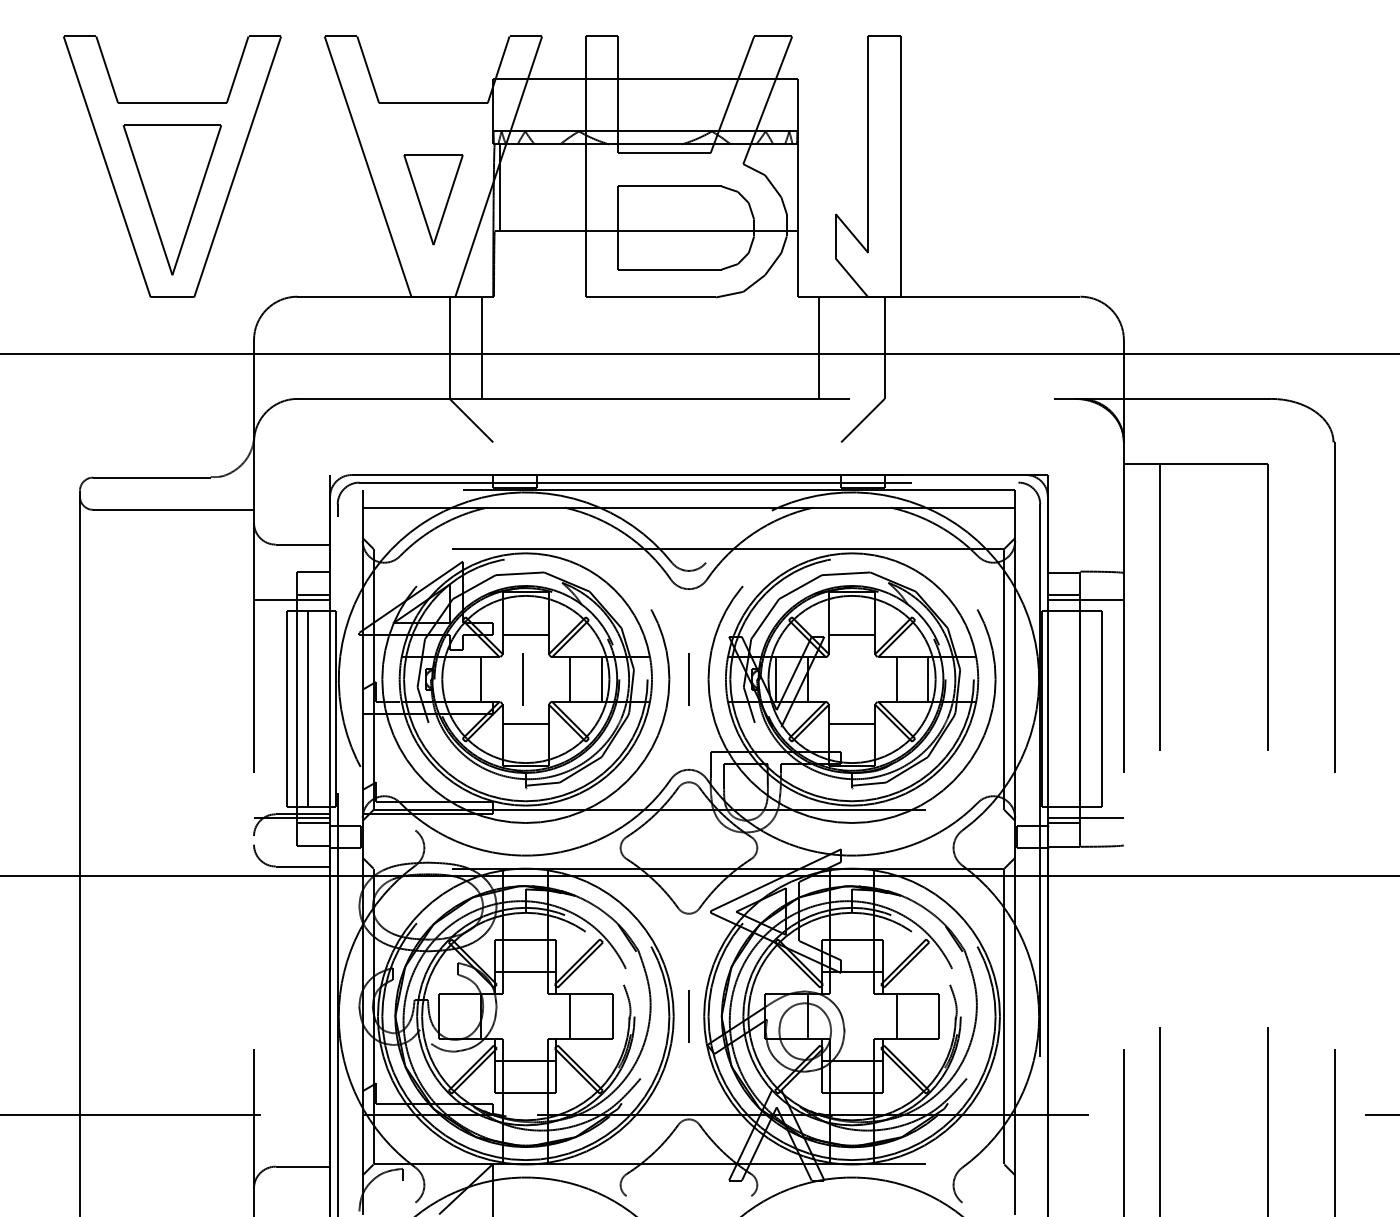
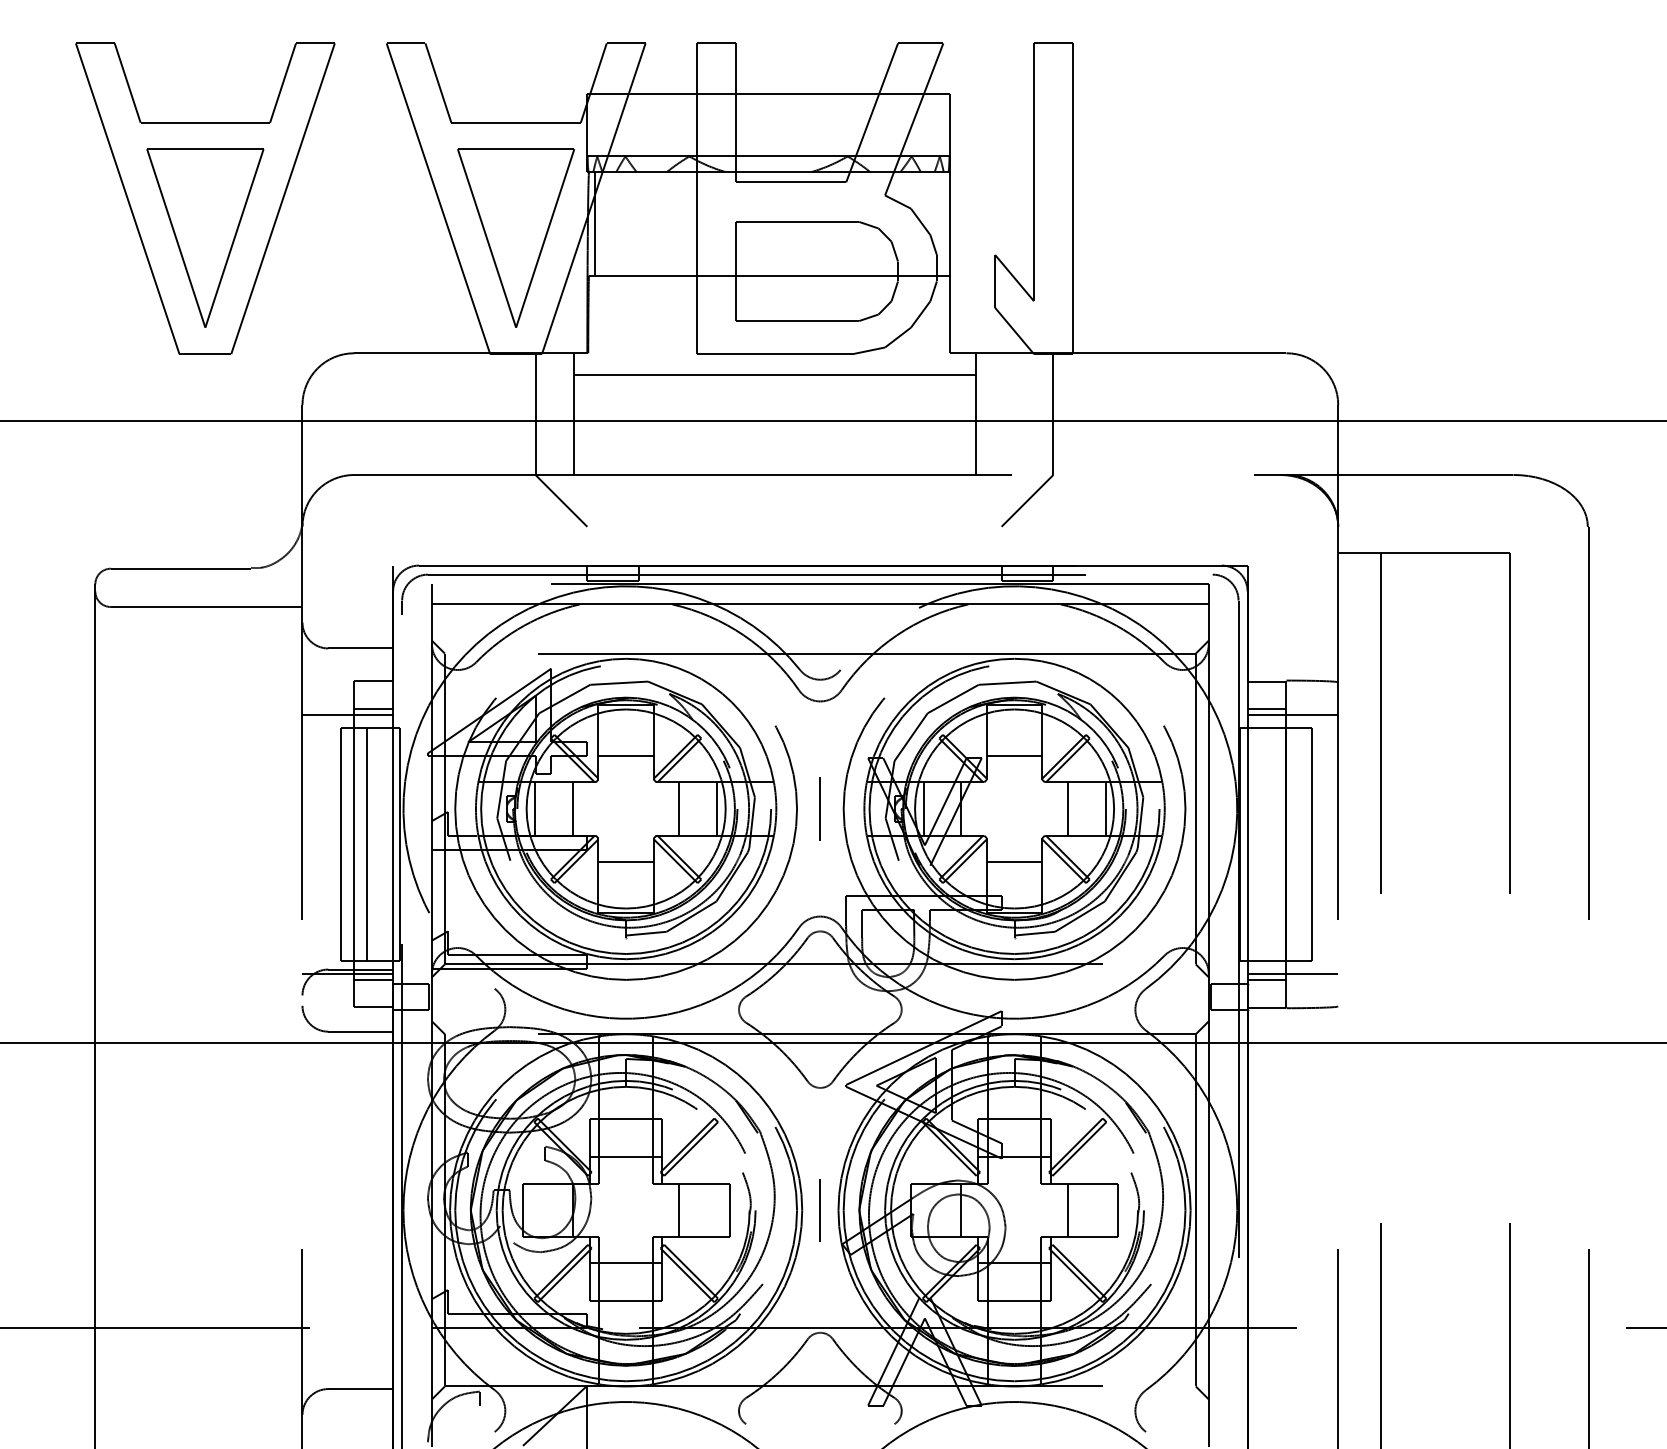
part: (433, 199) -> (516, 237), size x1.67
line: (650, 315) -> (774, 375), added
line: (449, 679) -> (535, 808), added
line: (521, 679) -> (621, 808), removed

